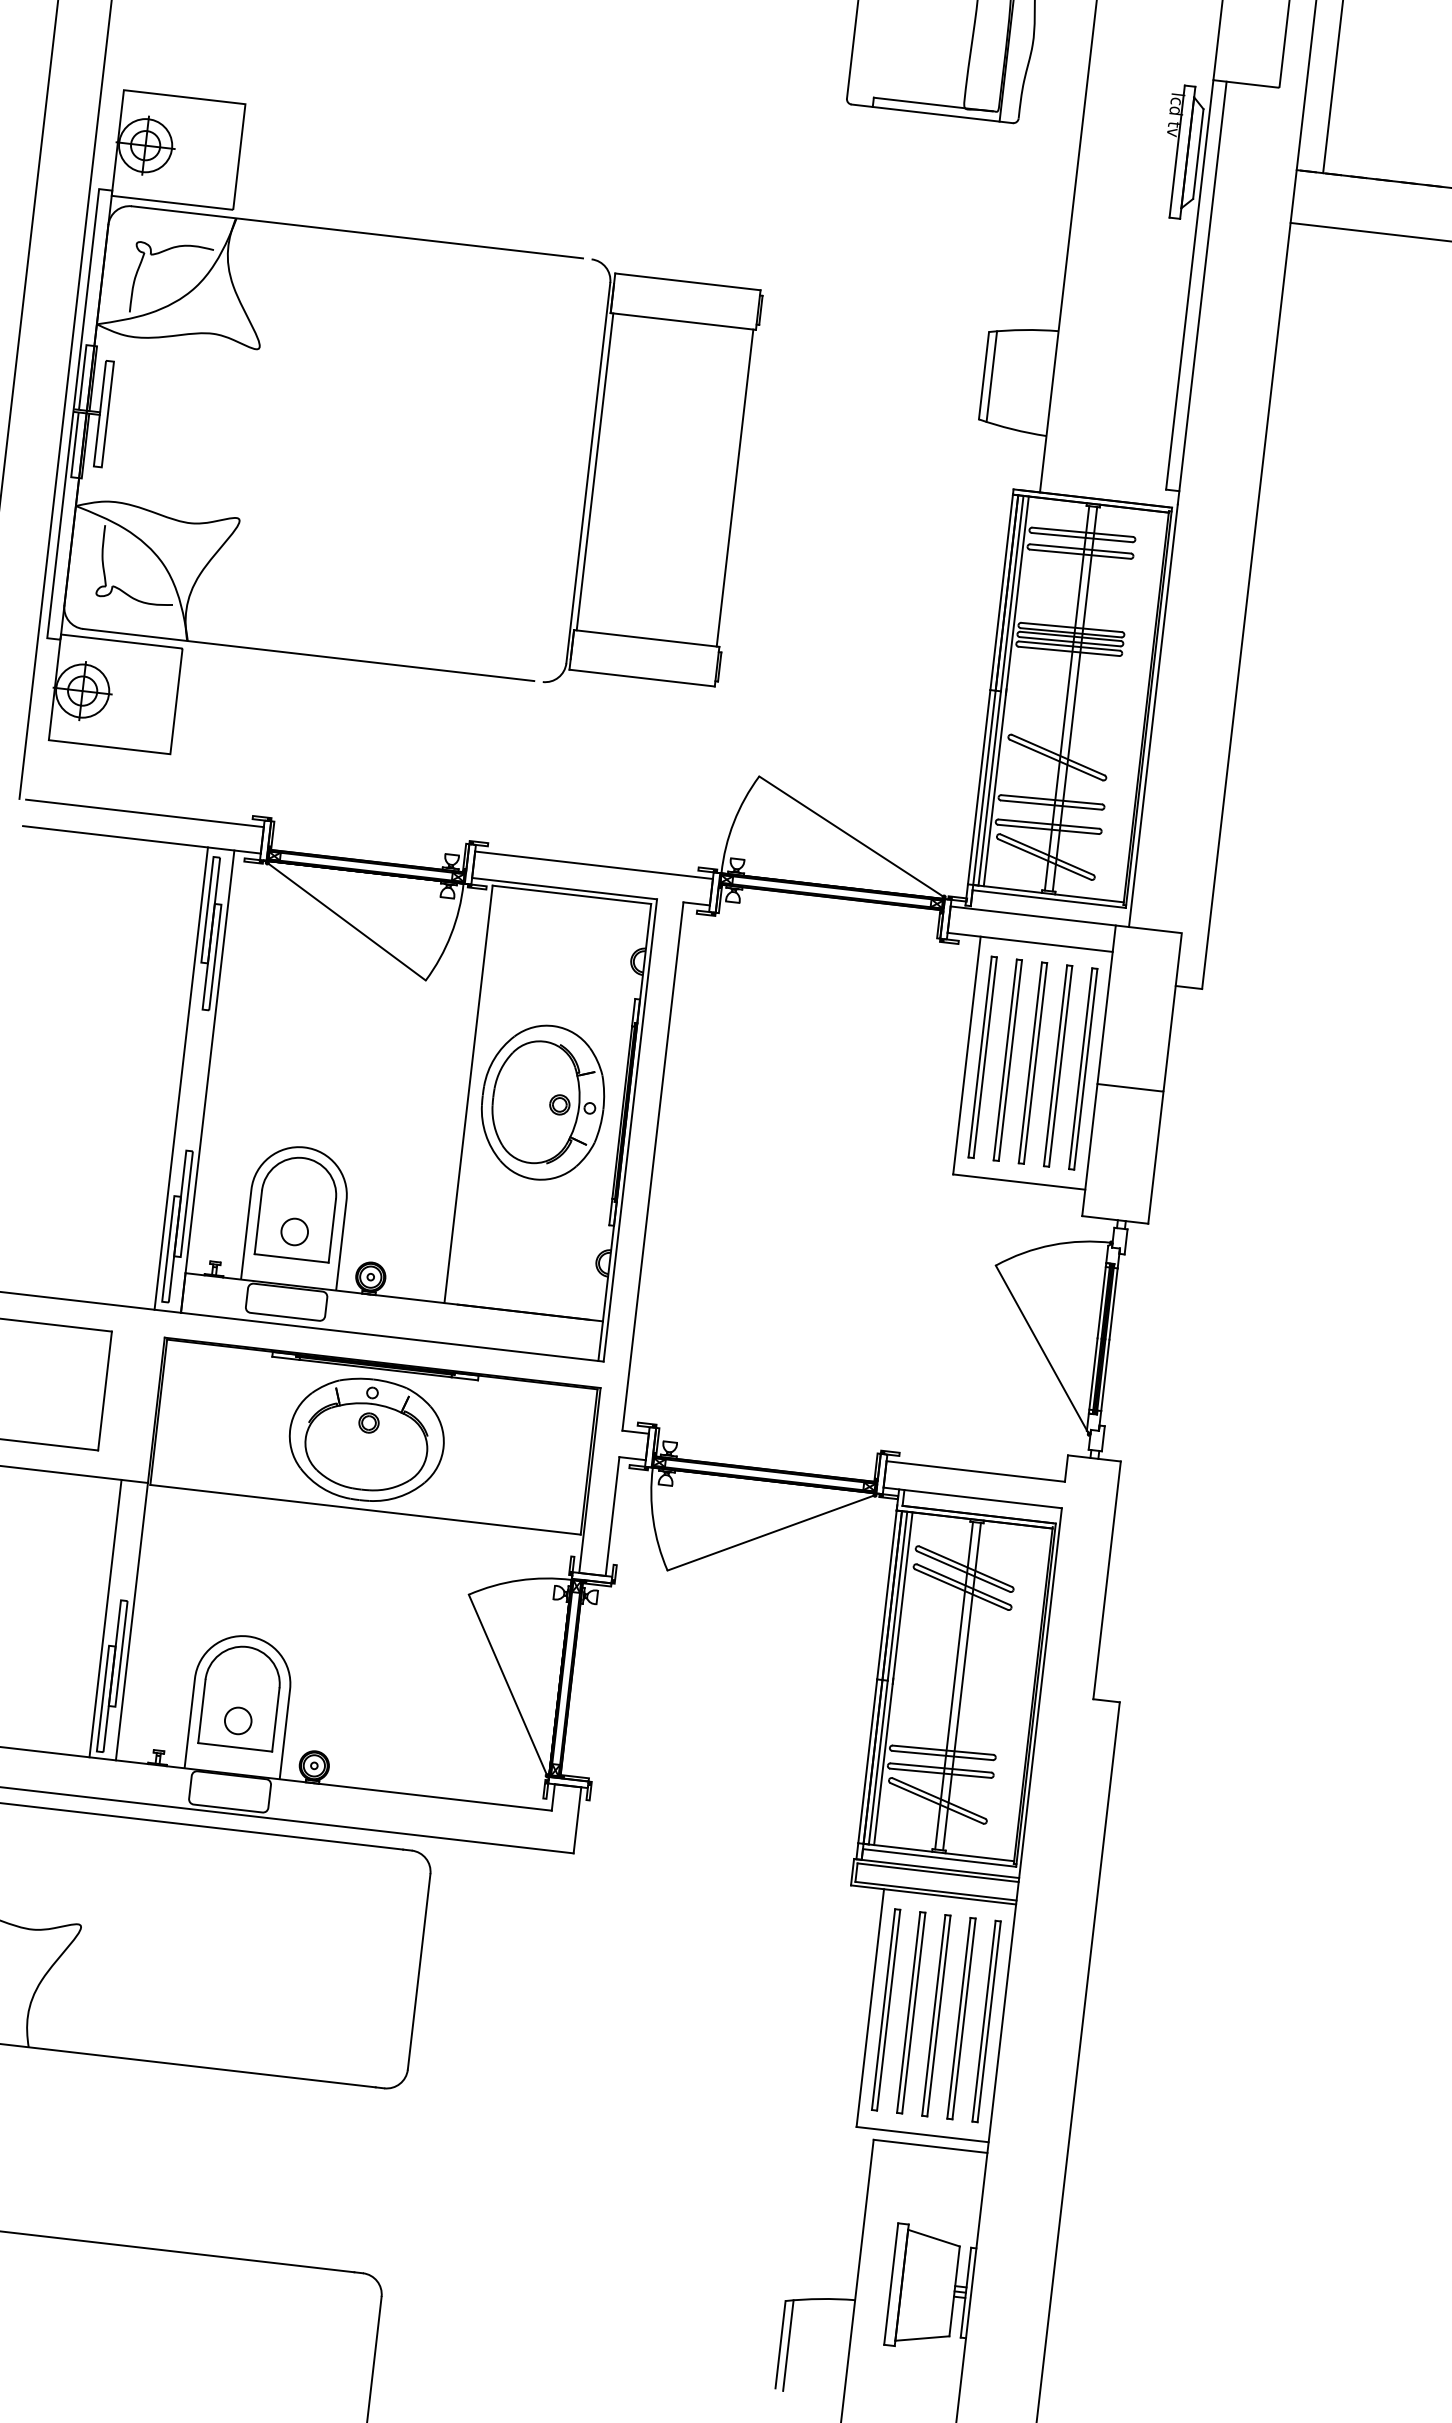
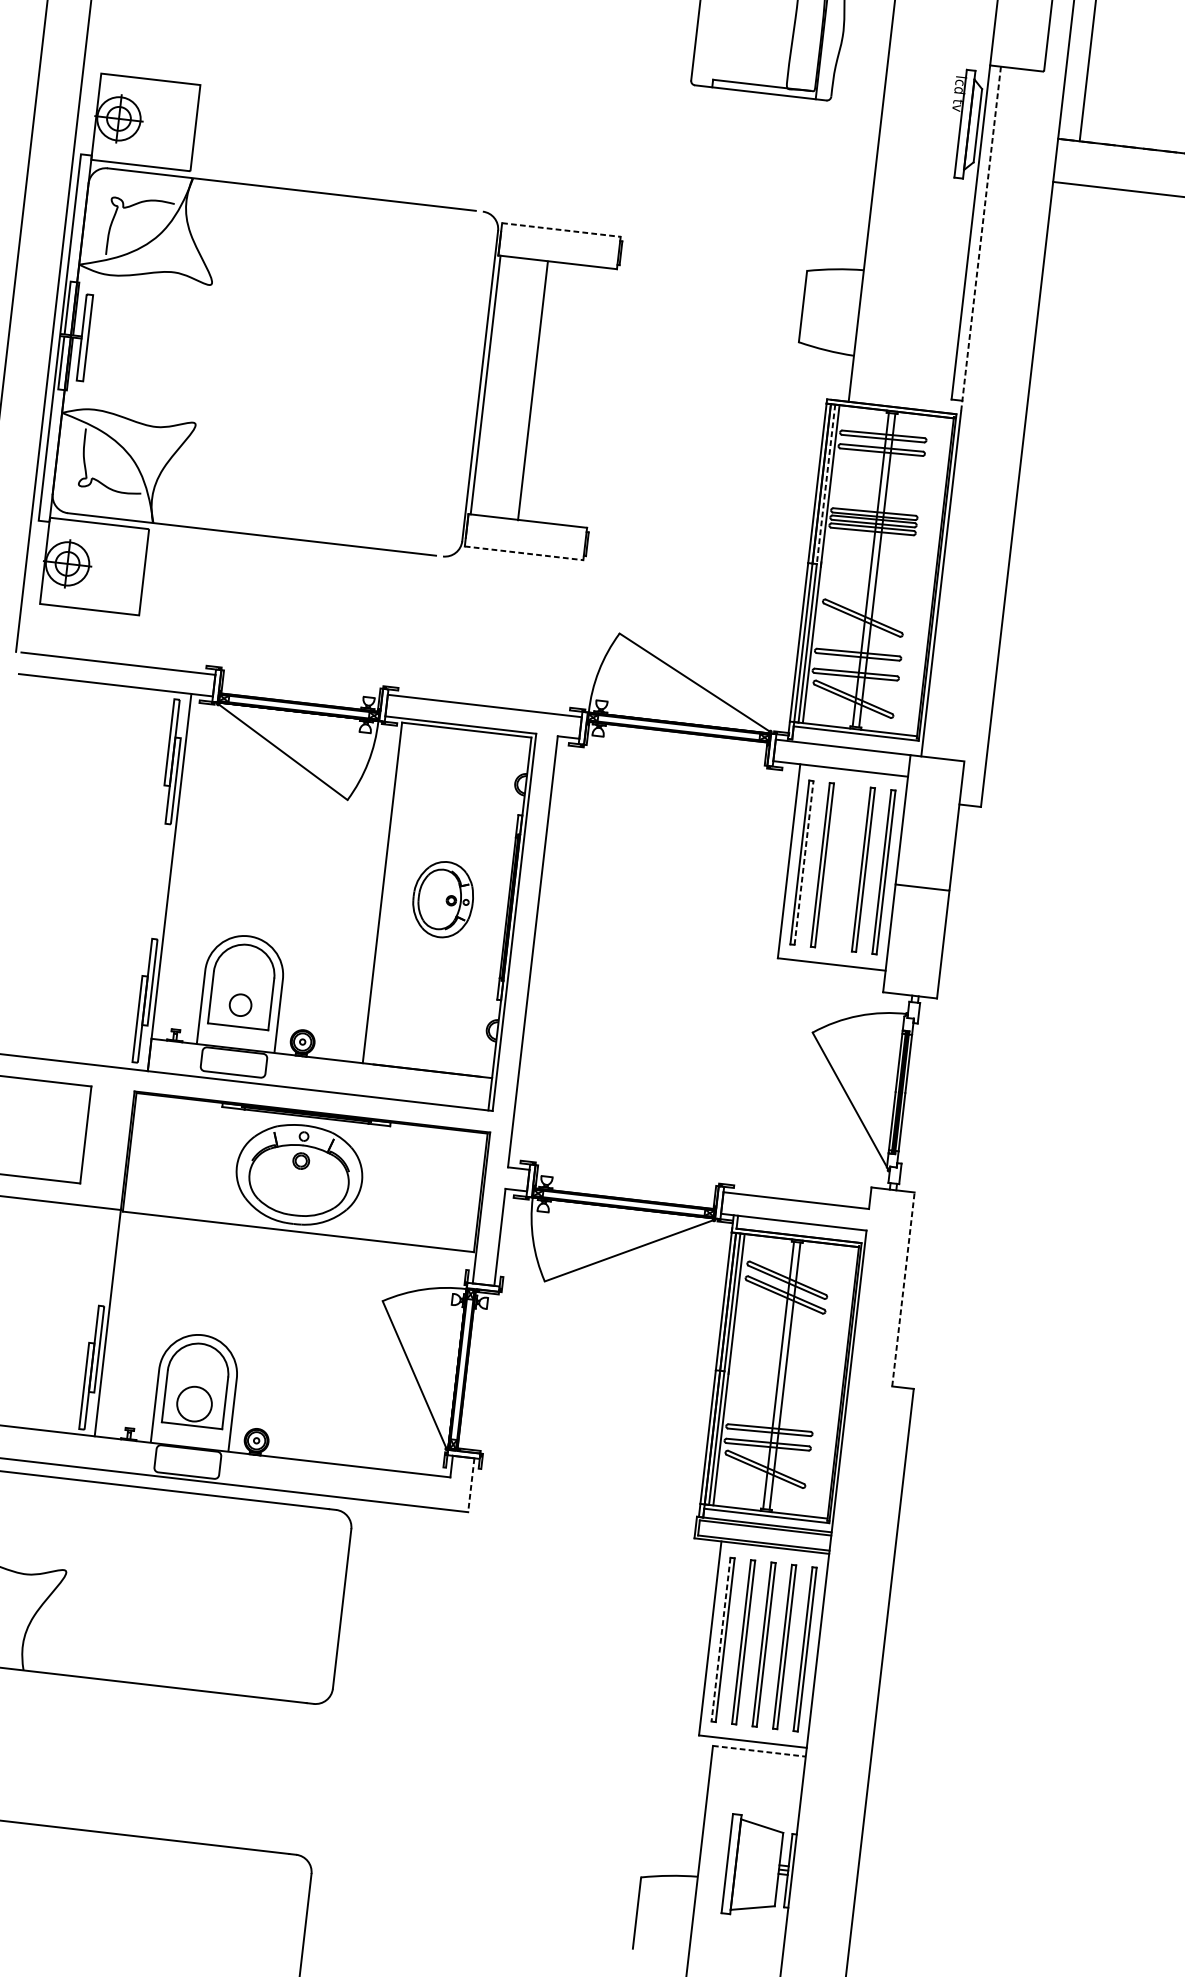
line: (688, 281) -> (561, 229), solid -> dashed
line: (1202, 293) -> (981, 239), solid -> dashed
line: (991, 376) -> (809, 307), removed
line: (734, 487) -> (532, 390), moved
line: (1012, 594) -> (826, 485), solid -> dashed
line: (642, 678) -> (524, 553), solid -> dashed
line: (985, 1057) -> (804, 862), solid -> dashed
part: (1032, 1062) -> (842, 866), removed
line: (180, 1078) -> (147, 879), removed
part: (542, 1102) -> (442, 899), size x0.6
line: (1107, 1580) -> (903, 1289), solid -> dashed
line: (105, 1618) -> (86, 1320), removed
circle: (237, 1720) -> (193, 1403), size x1.6
line: (577, 1820) -> (471, 1485), solid -> dashed
line: (883, 2010) -> (721, 1640), solid -> dashed
line: (931, 2146) -> (760, 1751), solid -> dashed
line: (788, 2345) -> (643, 1913), removed

